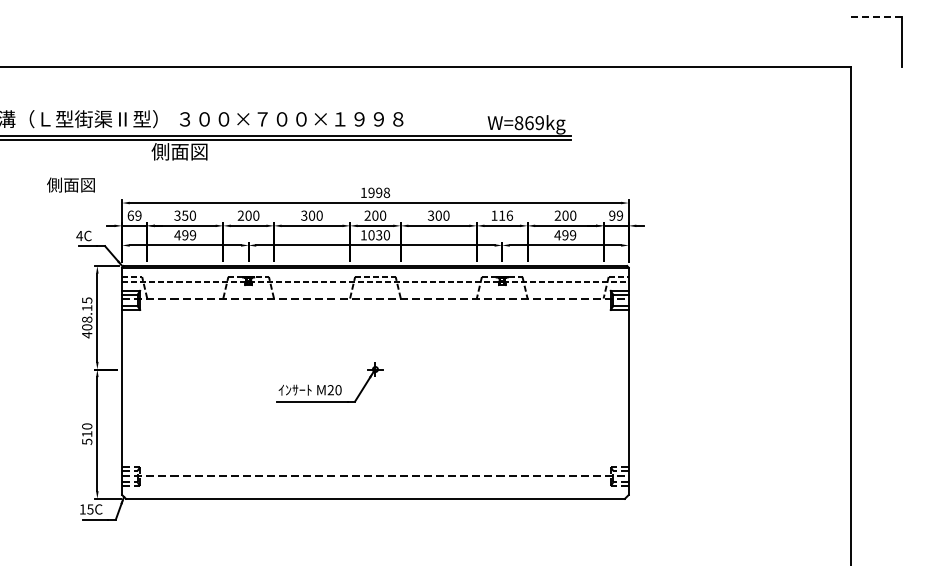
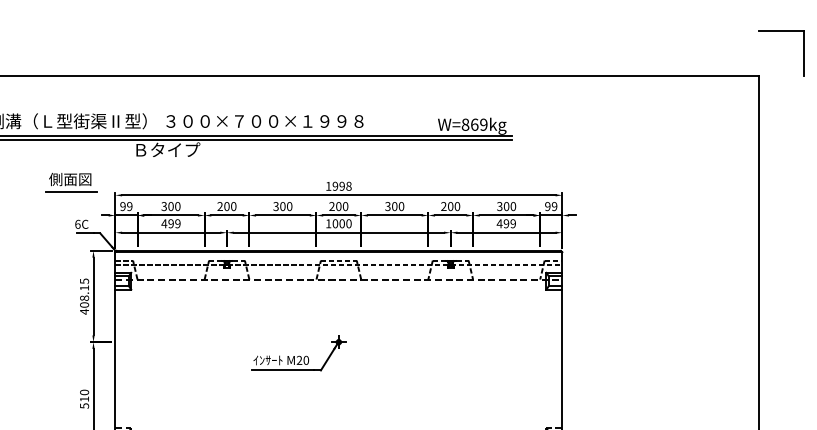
line: (877, 16) -> (781, 30), dashed -> solid
text: (182, 151) -> (168, 149), 側面図 -> Ｂタイプ
line: (71, 198) -> (70, 191), added
text: (130, 215) -> (122, 206), 69 -> 99
text: (185, 215) -> (171, 206), 350 -> 300
text: (502, 215) -> (450, 206), 116 -> 200
text: (557, 216) -> (499, 207), 200 -> 300
text: (79, 235) -> (77, 223), 4C -> 6C
text: (379, 235) -> (342, 223), 1030 -> 1000

